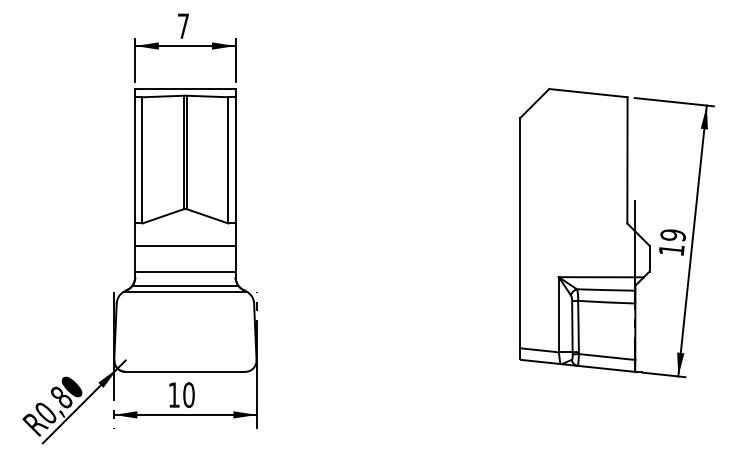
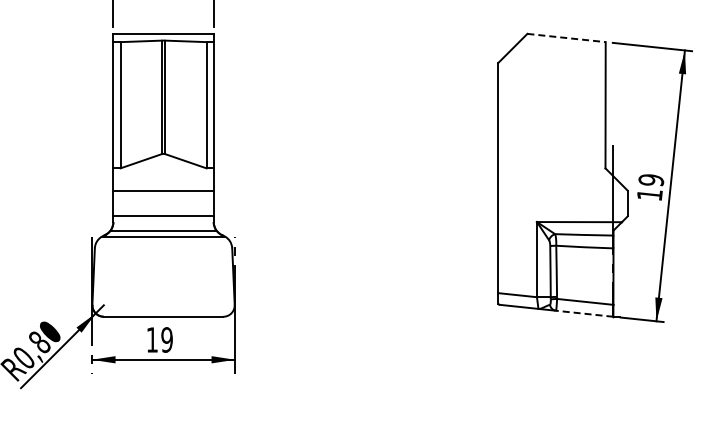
line: (588, 93) -> (566, 38), solid -> dashed
line: (606, 368) -> (584, 313), solid -> dashed
text: (188, 395) -> (166, 340), 10 -> 19

